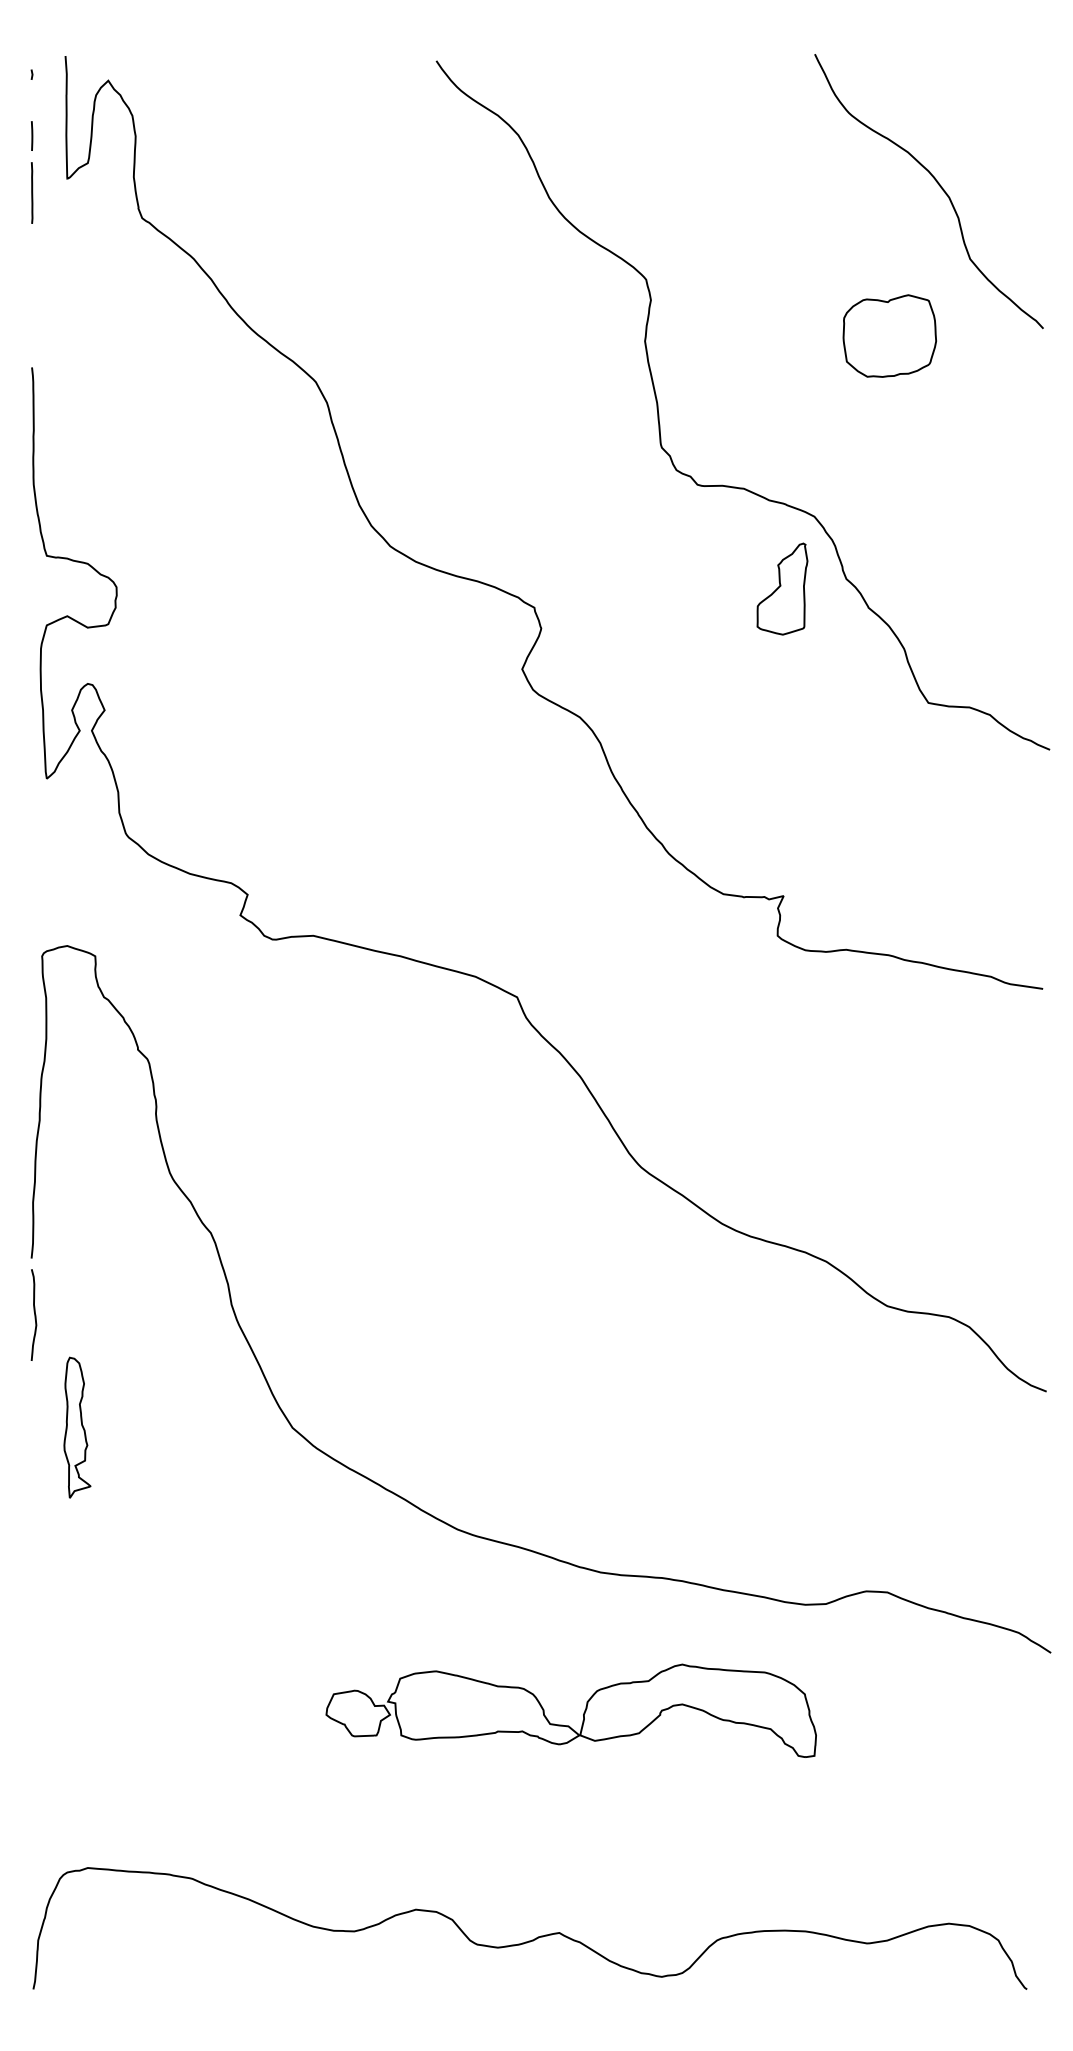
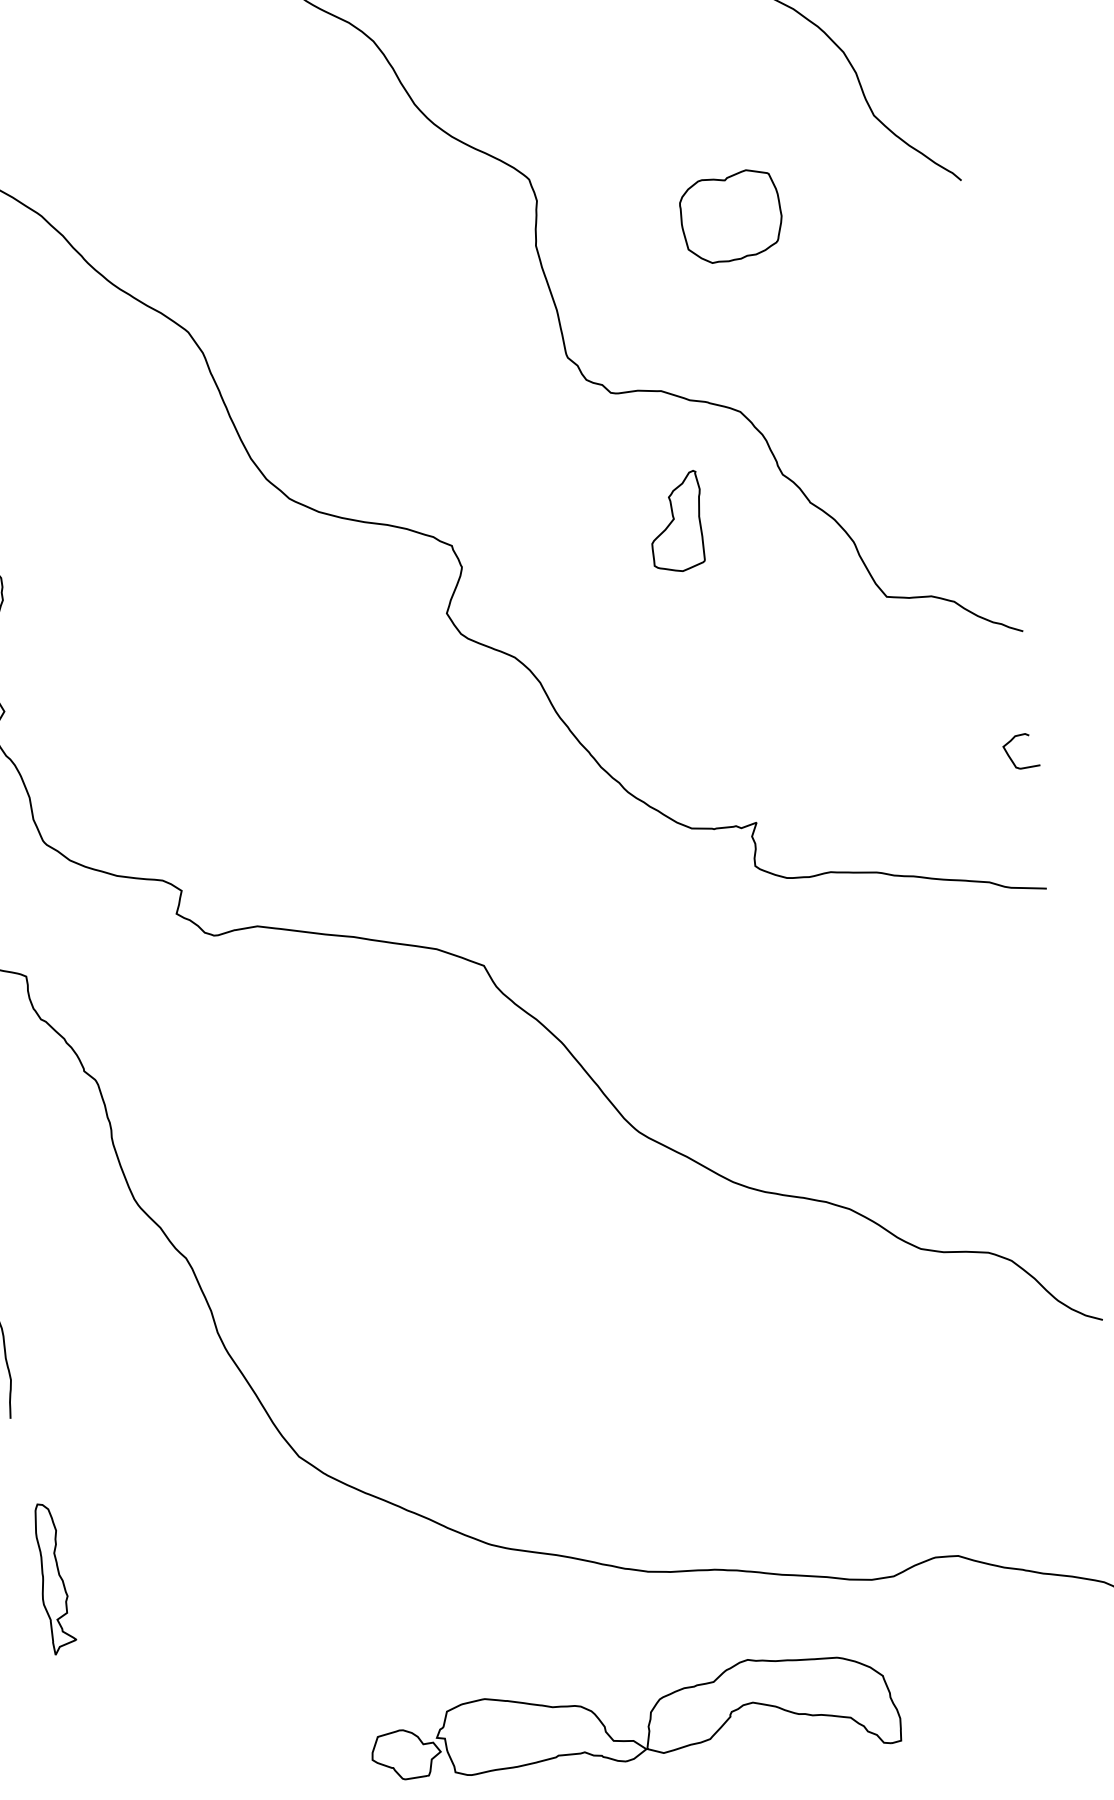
part: (889, 335) -> (730, 215), moved
part: (782, 588) -> (676, 521), moved
curve: (1024, 863) -> (1010, 756), added
part: (77, 1427) -> (54, 1578), moved

